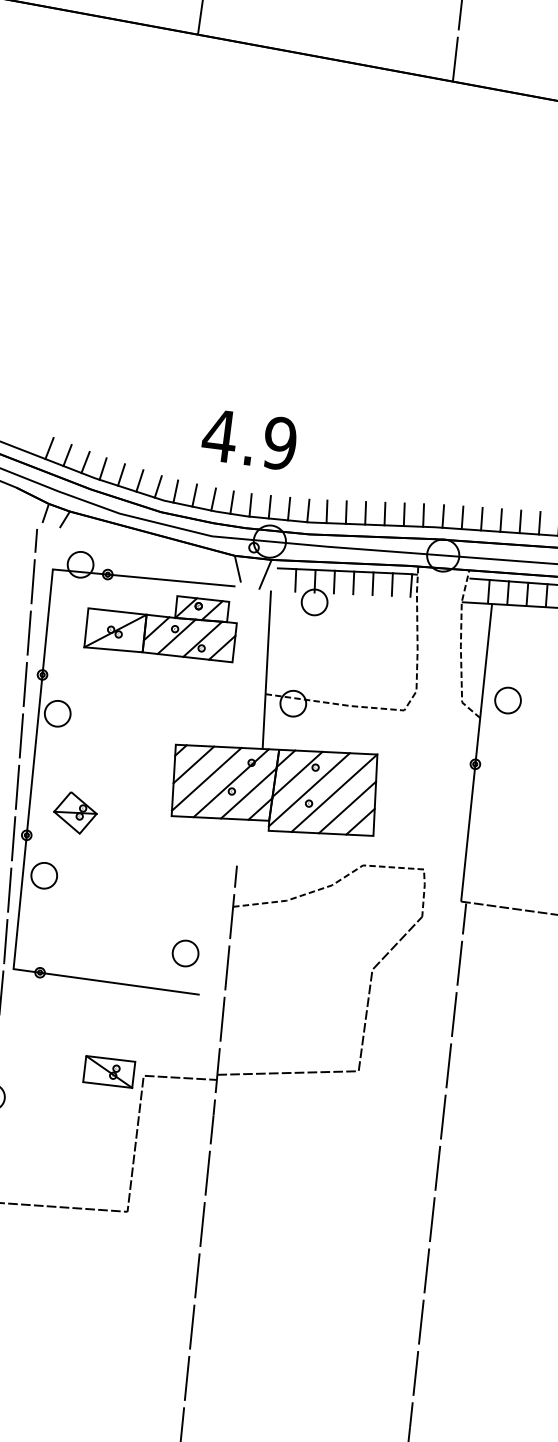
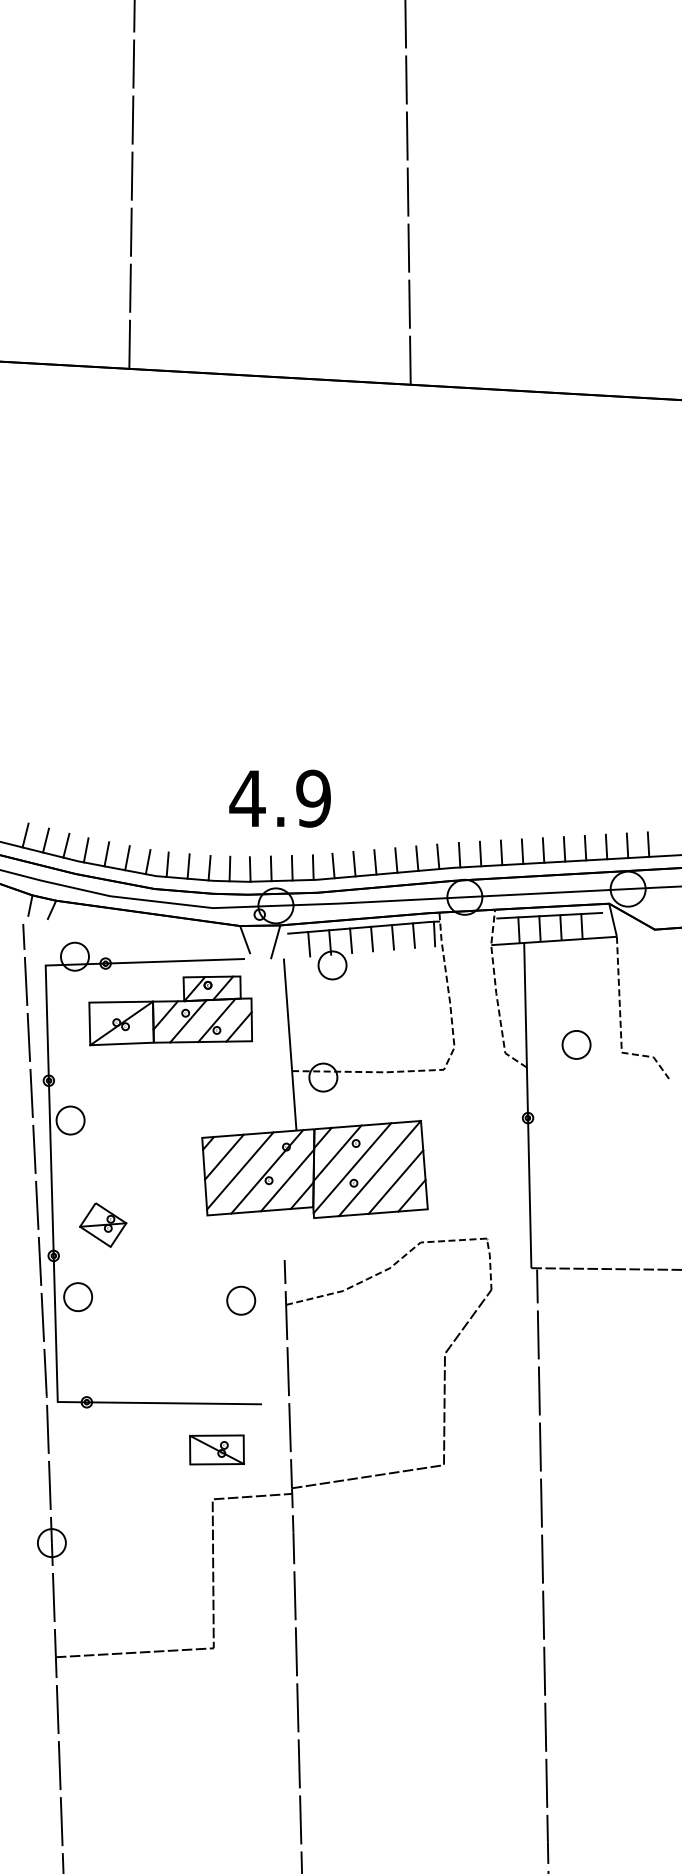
text: (248, 439) -> (279, 798), moved
part: (508, 700) -> (576, 1044), moved
part: (185, 953) -> (241, 1300), moved
part: (108, 1071) -> (216, 1449), moved

